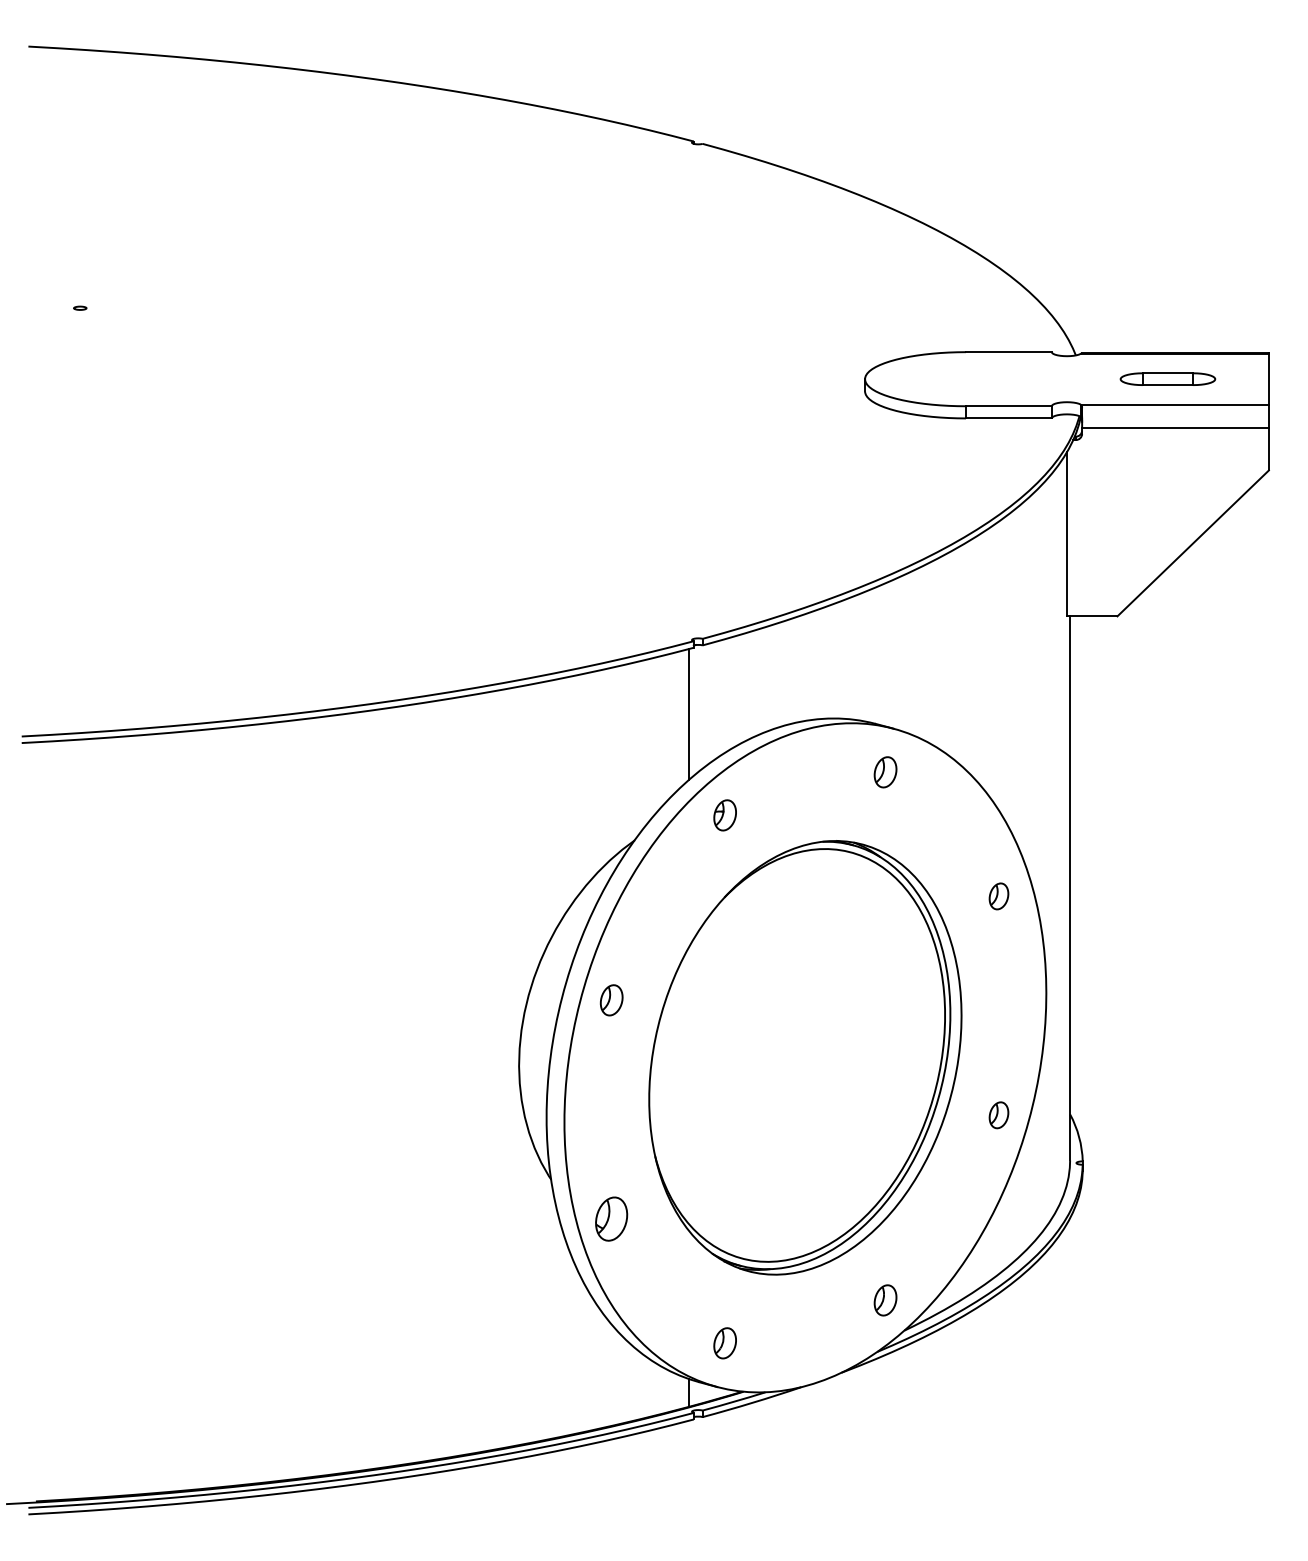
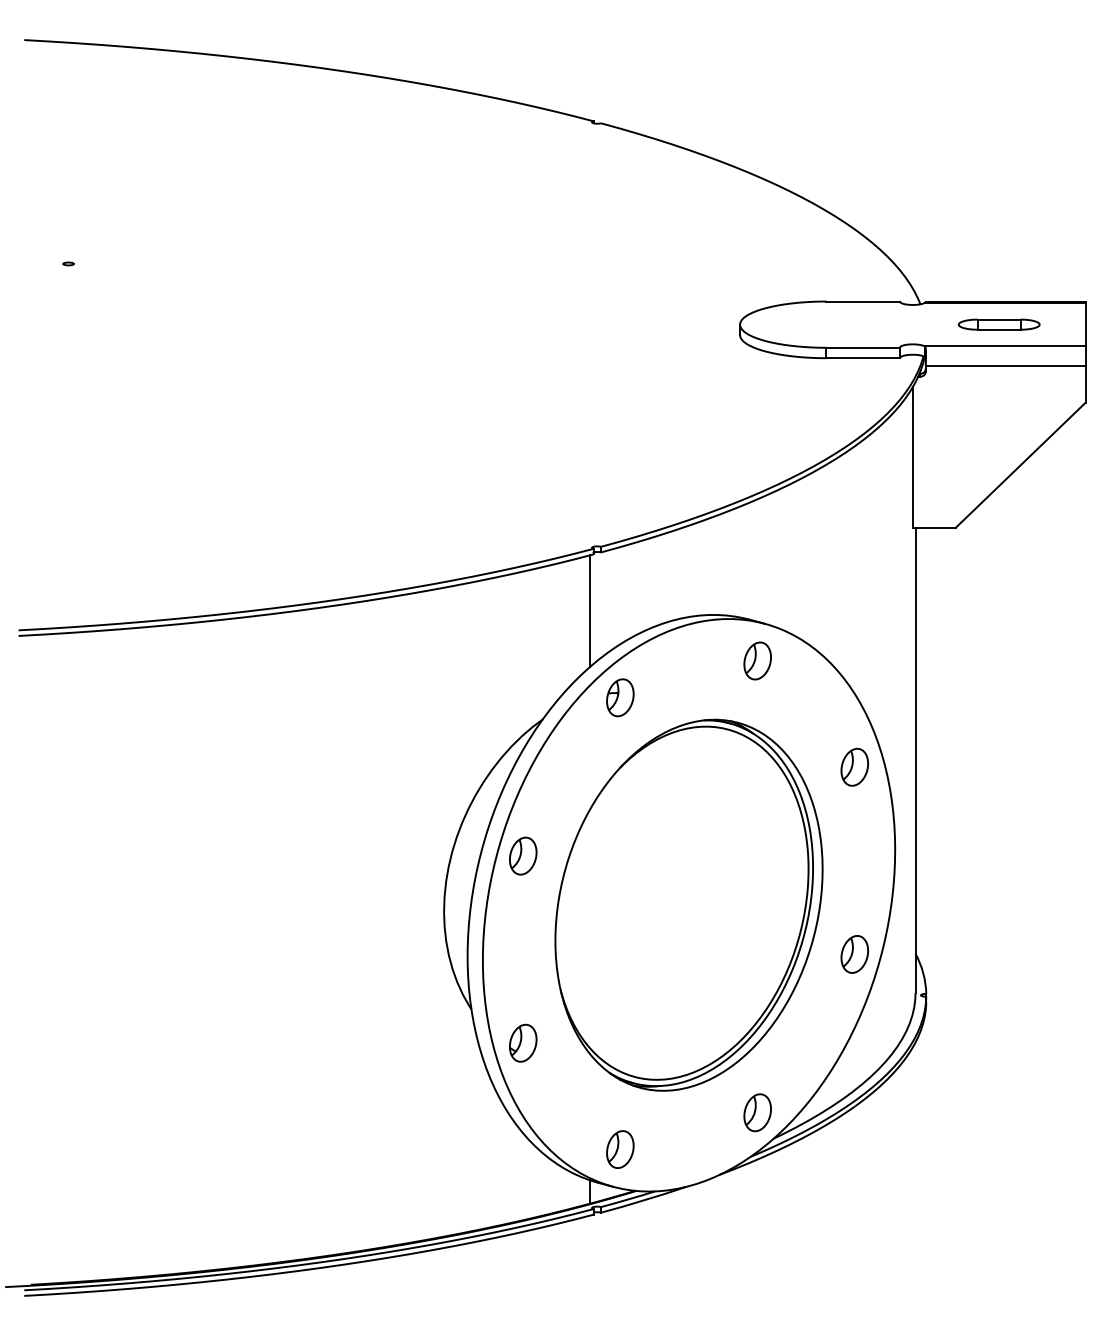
part: (885, 771) -> (757, 660), size x1.43
part: (725, 814) -> (620, 697), size x1.43
part: (998, 895) -> (854, 766), size x1.67
part: (611, 999) -> (523, 855), size x1.43
part: (998, 1115) -> (854, 954), size x1.67
part: (885, 1300) -> (757, 1112), size x1.43
part: (725, 1343) -> (620, 1149), size x1.43

